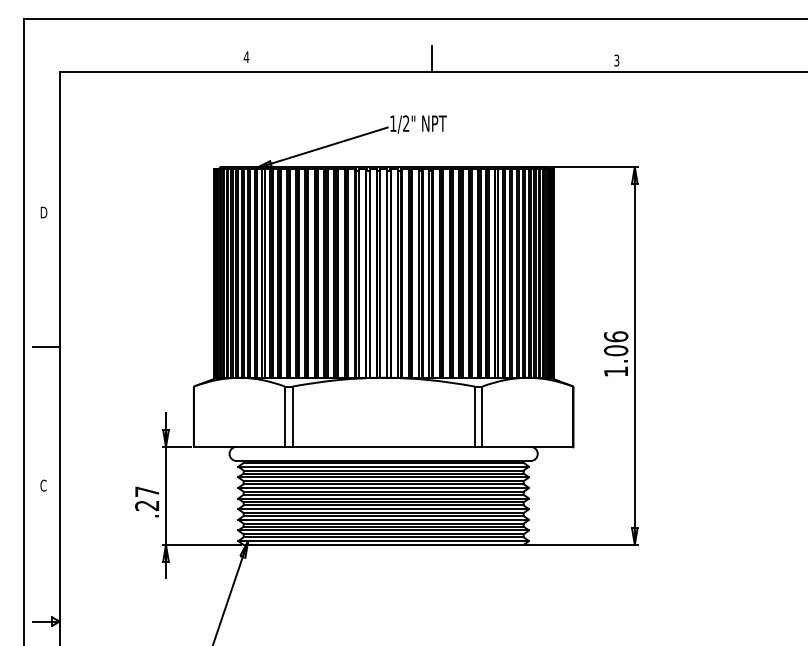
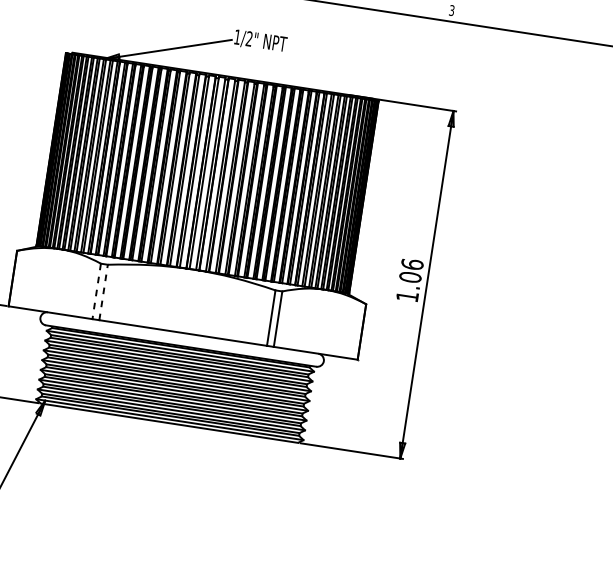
line: (292, 416) -> (103, 292), solid -> dashed
line: (285, 417) -> (97, 292), solid -> dashed

